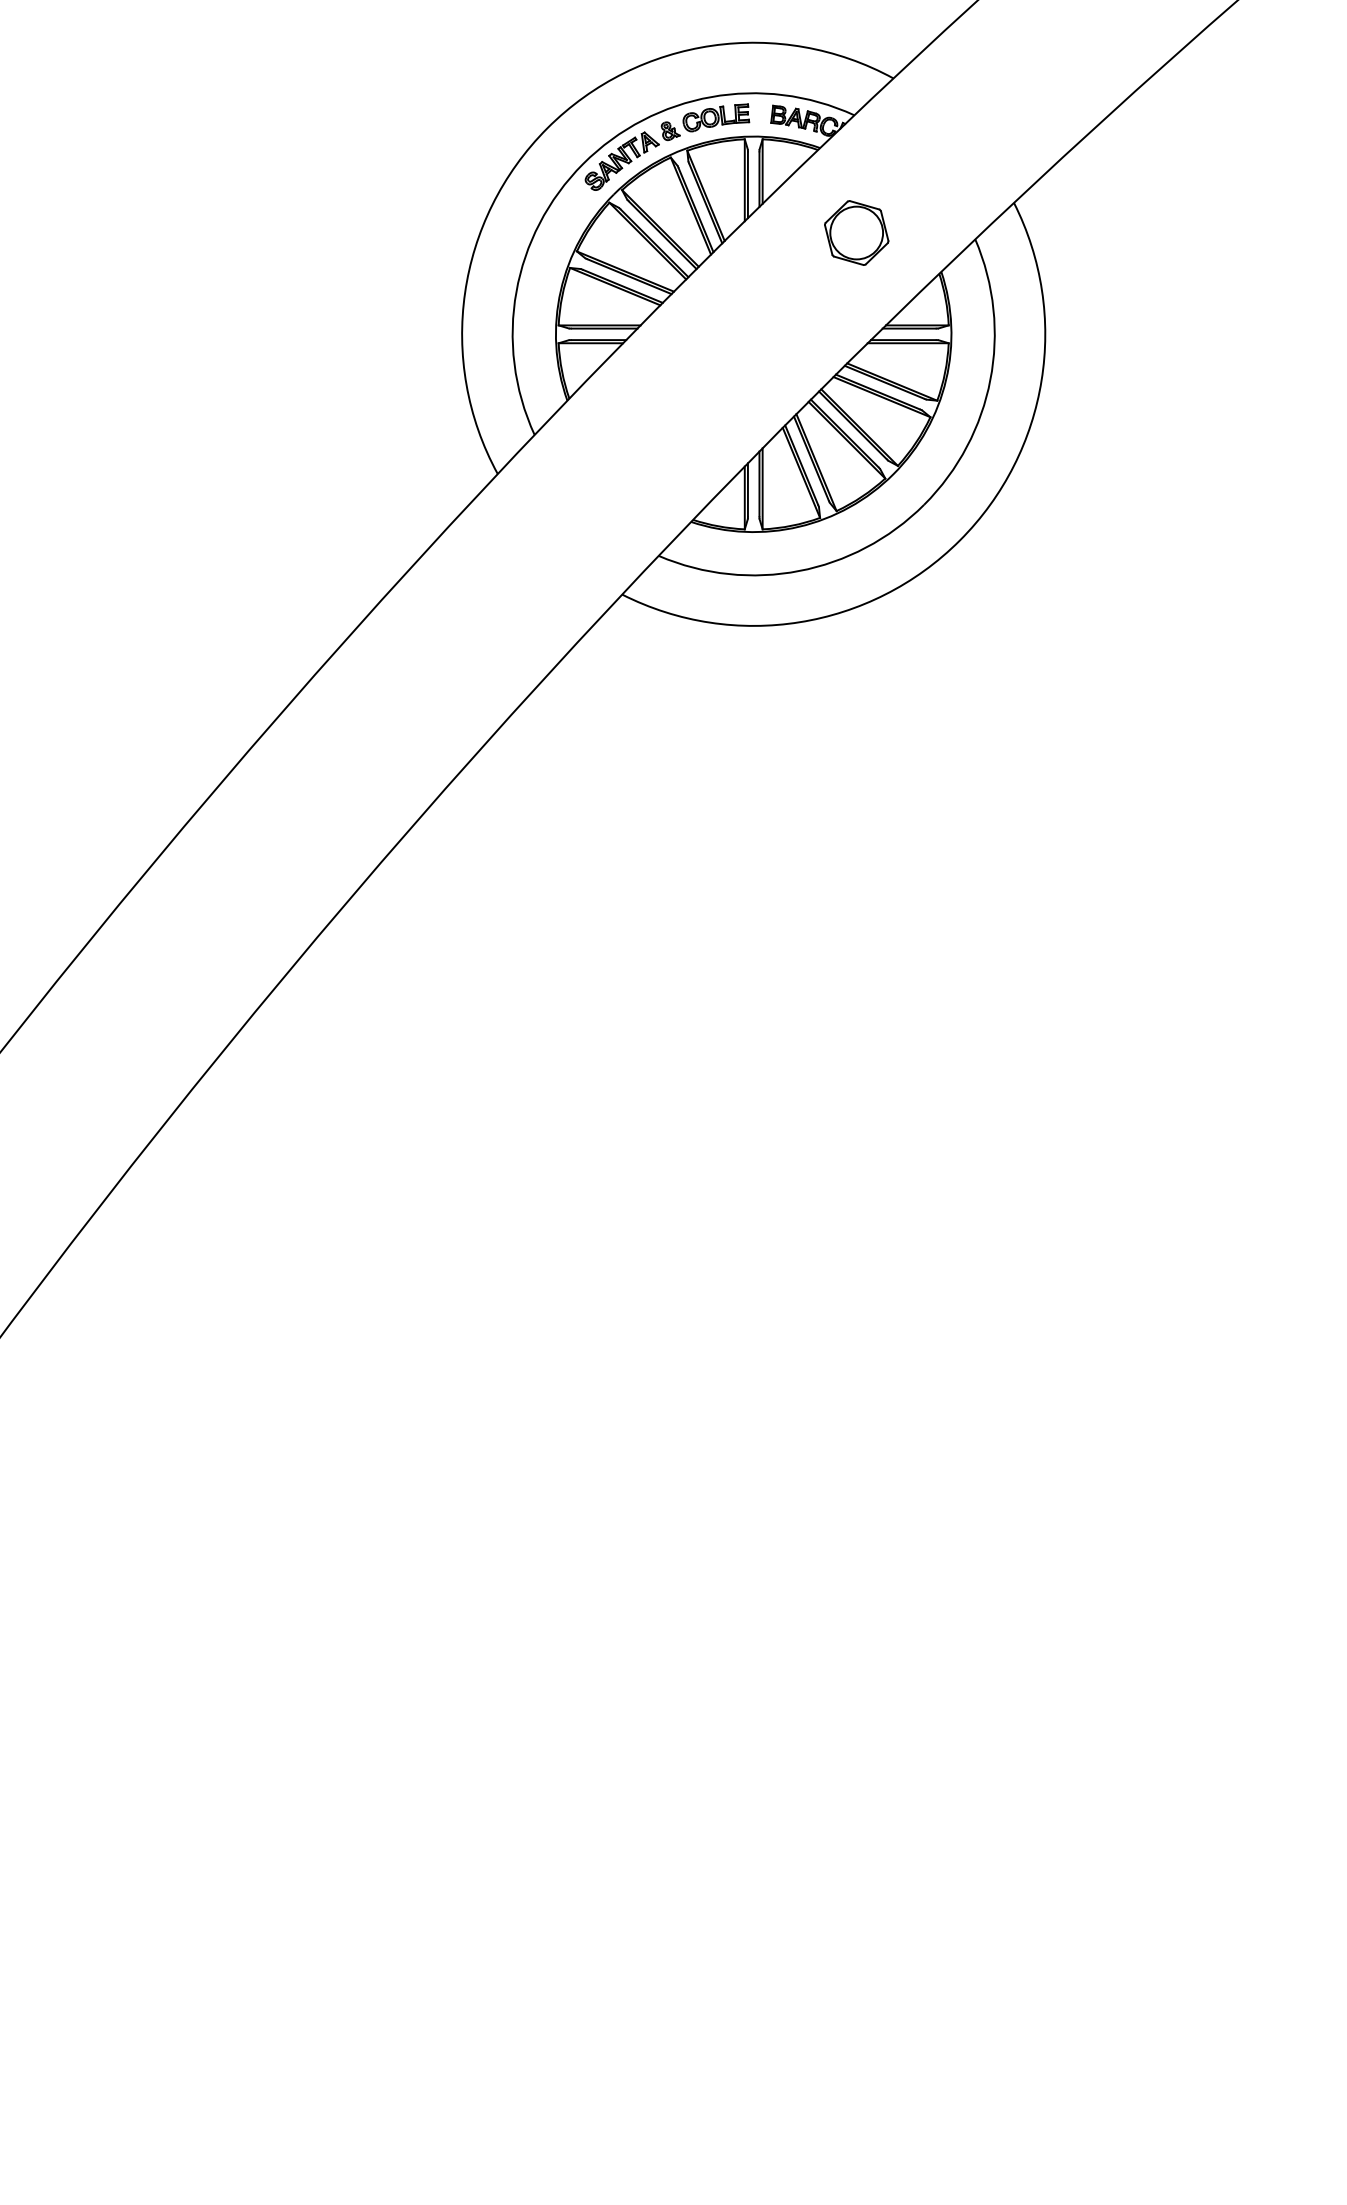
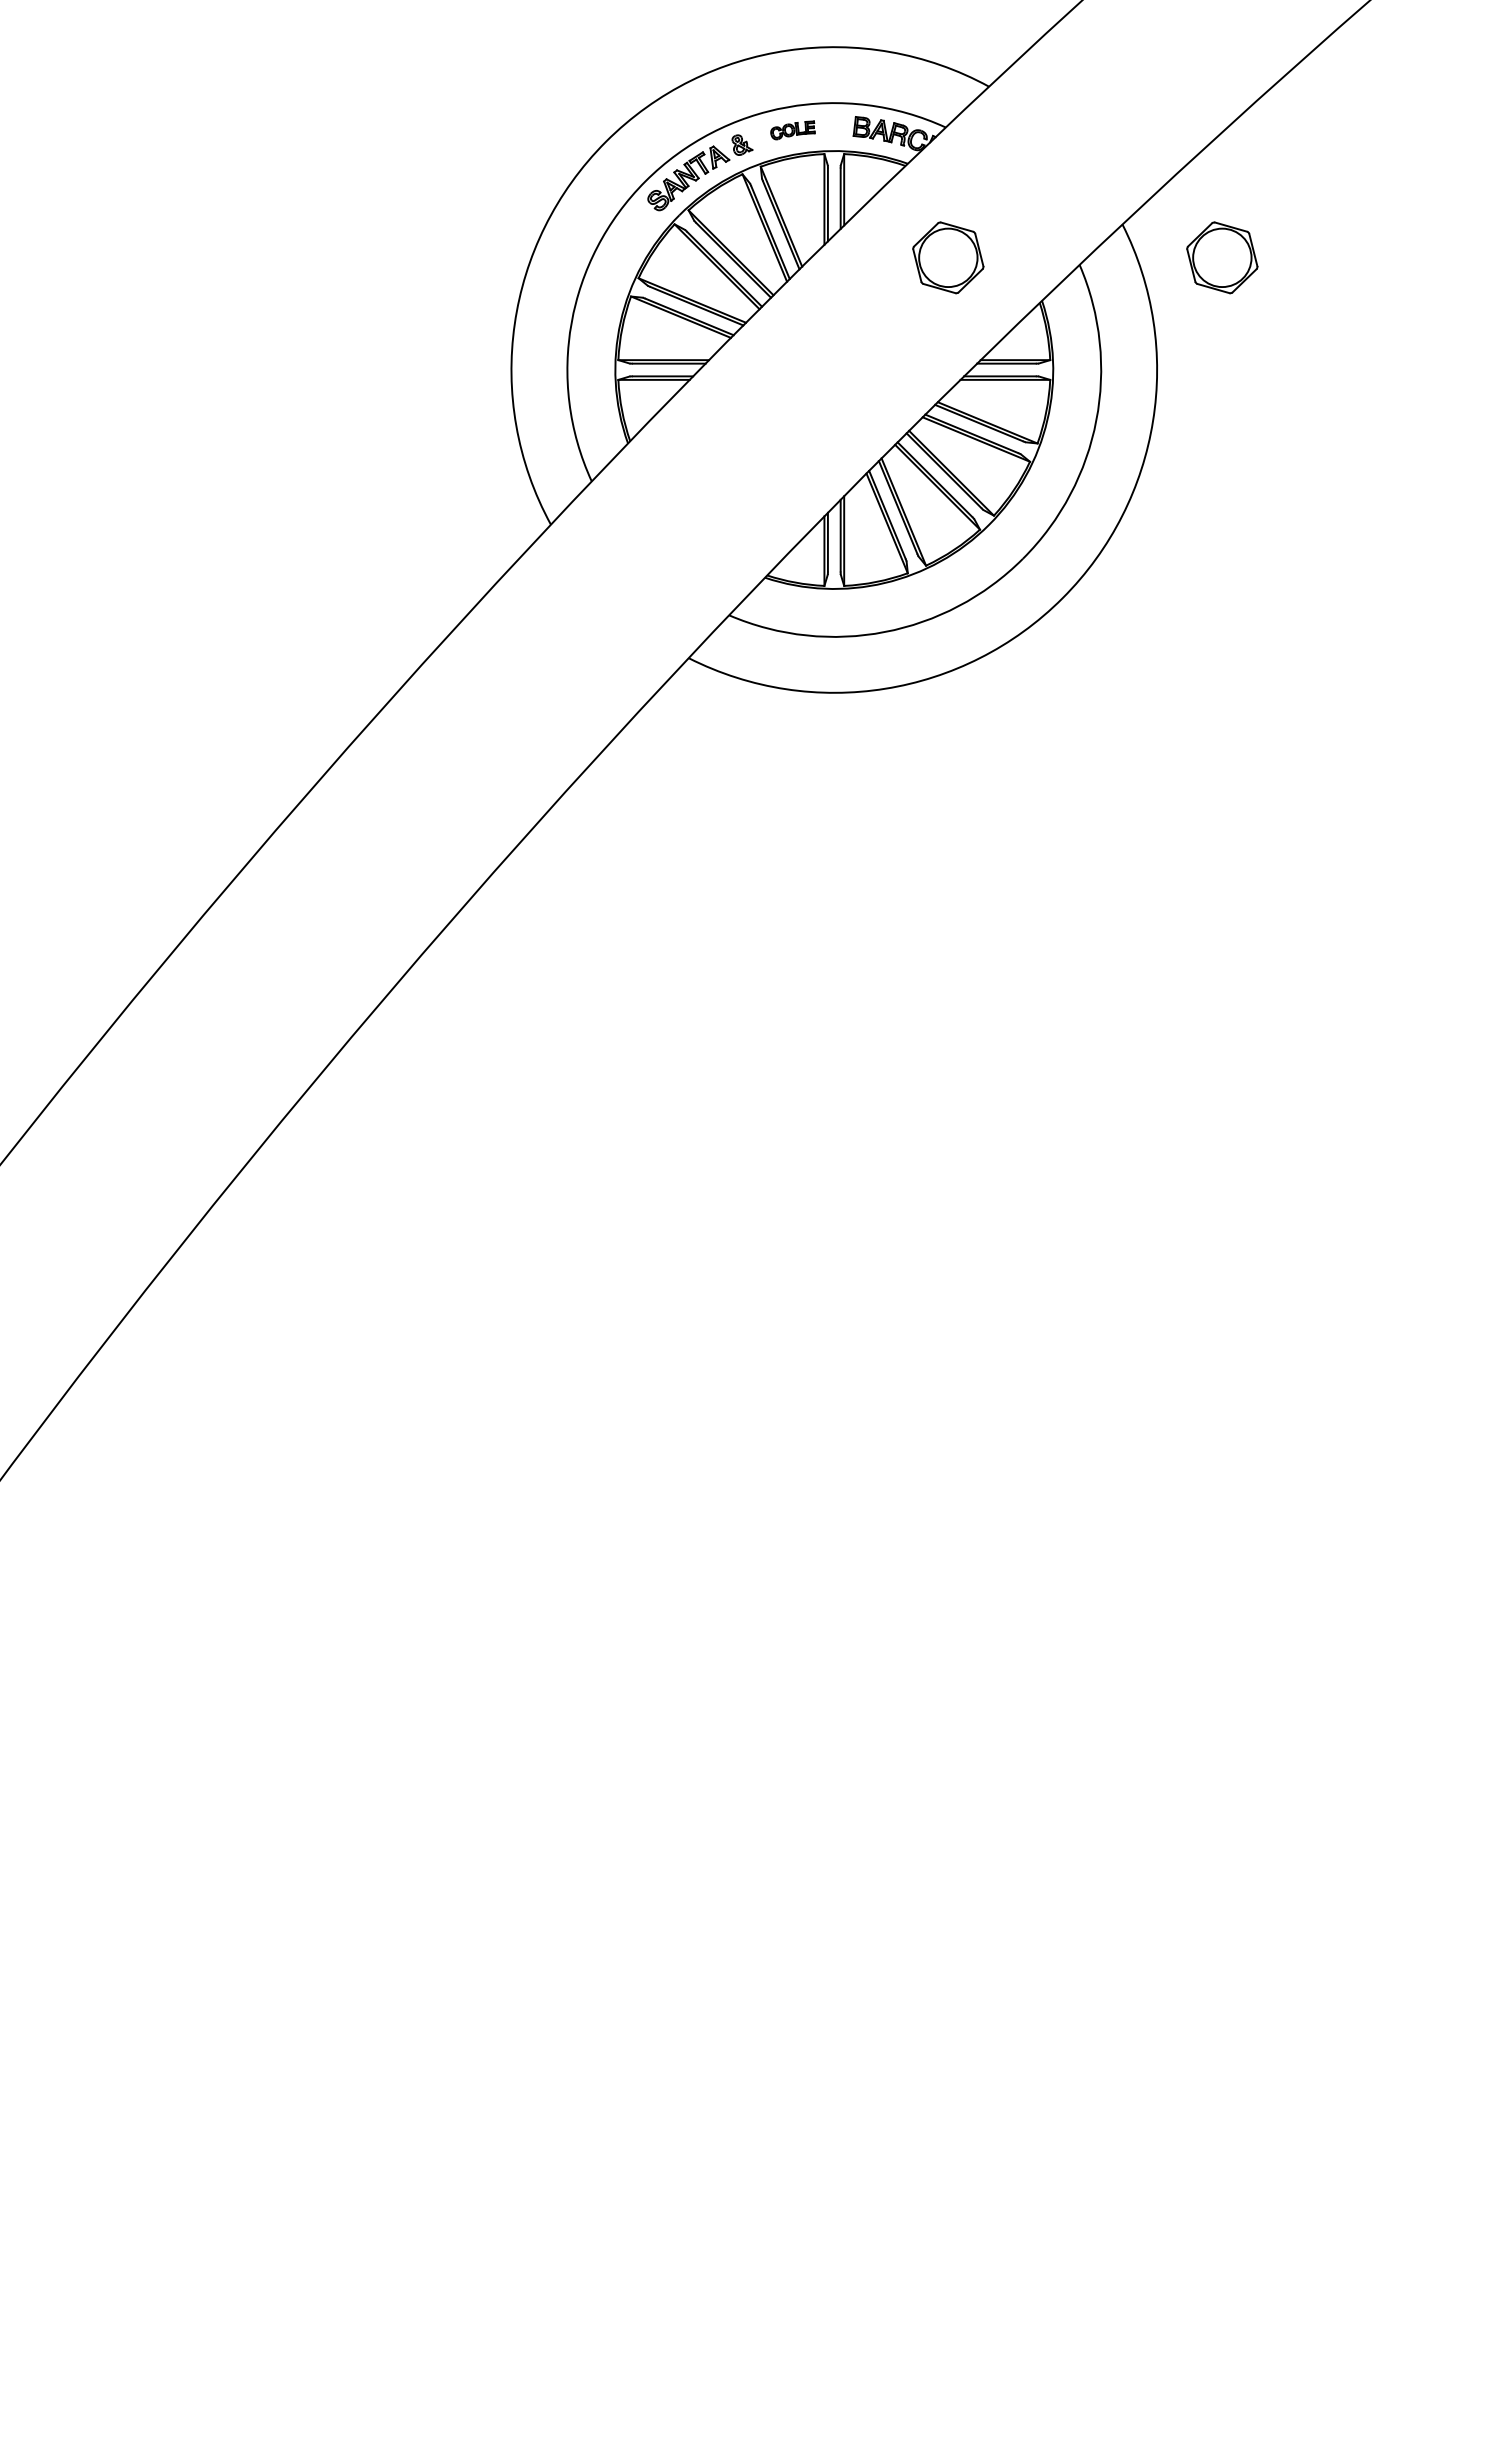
part: (715, 118) -> (792, 130), size x0.6
part: (1104, 232) -> (1222, 257), added

